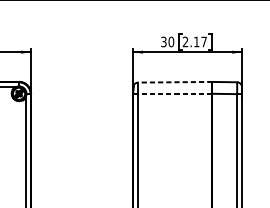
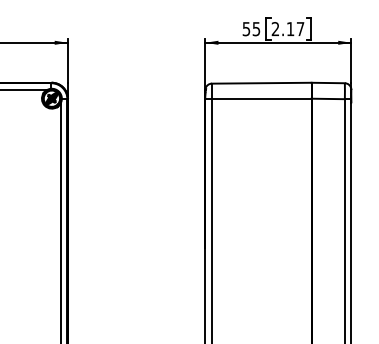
text: (167, 42) -> (251, 29), 30 -> 55
line: (175, 82) -> (261, 83), dashed -> solid
line: (175, 93) -> (261, 98), dashed -> solid

